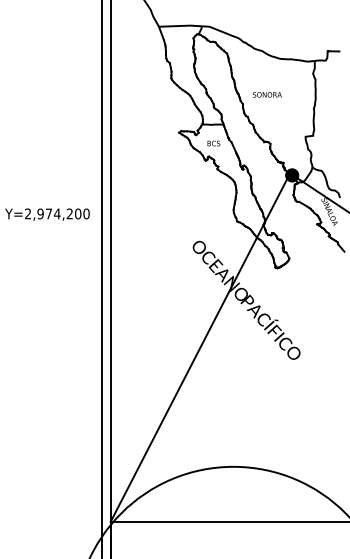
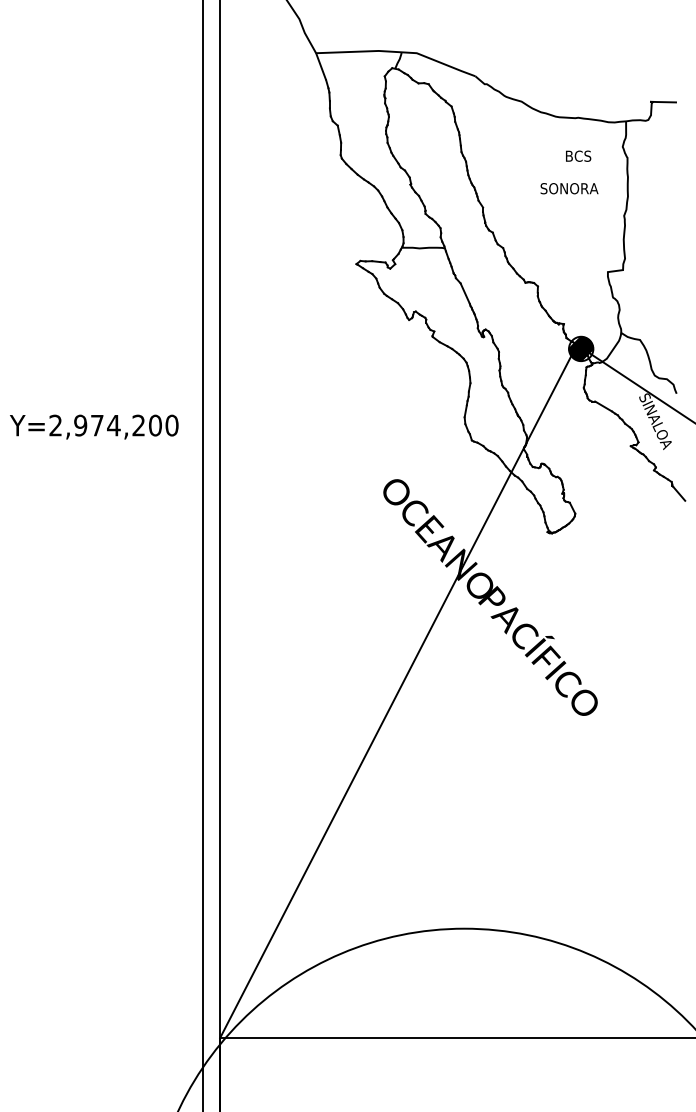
text: (266, 94) -> (567, 187), moved
text: (213, 143) -> (577, 156), moved

